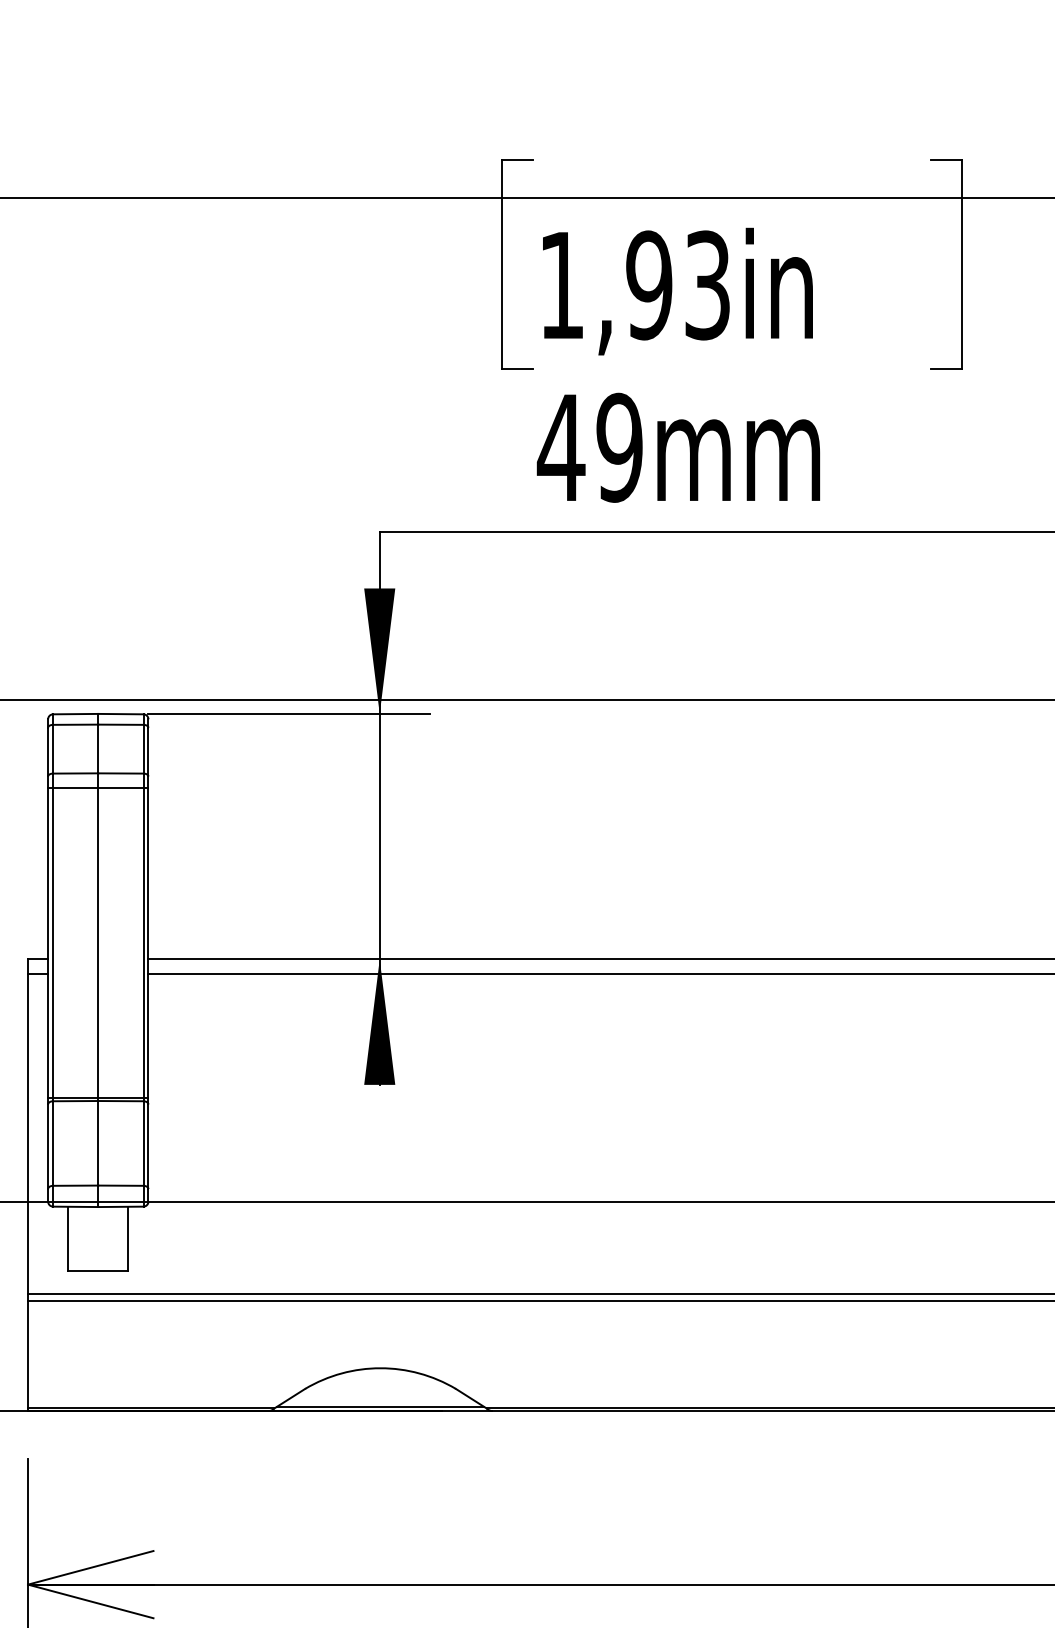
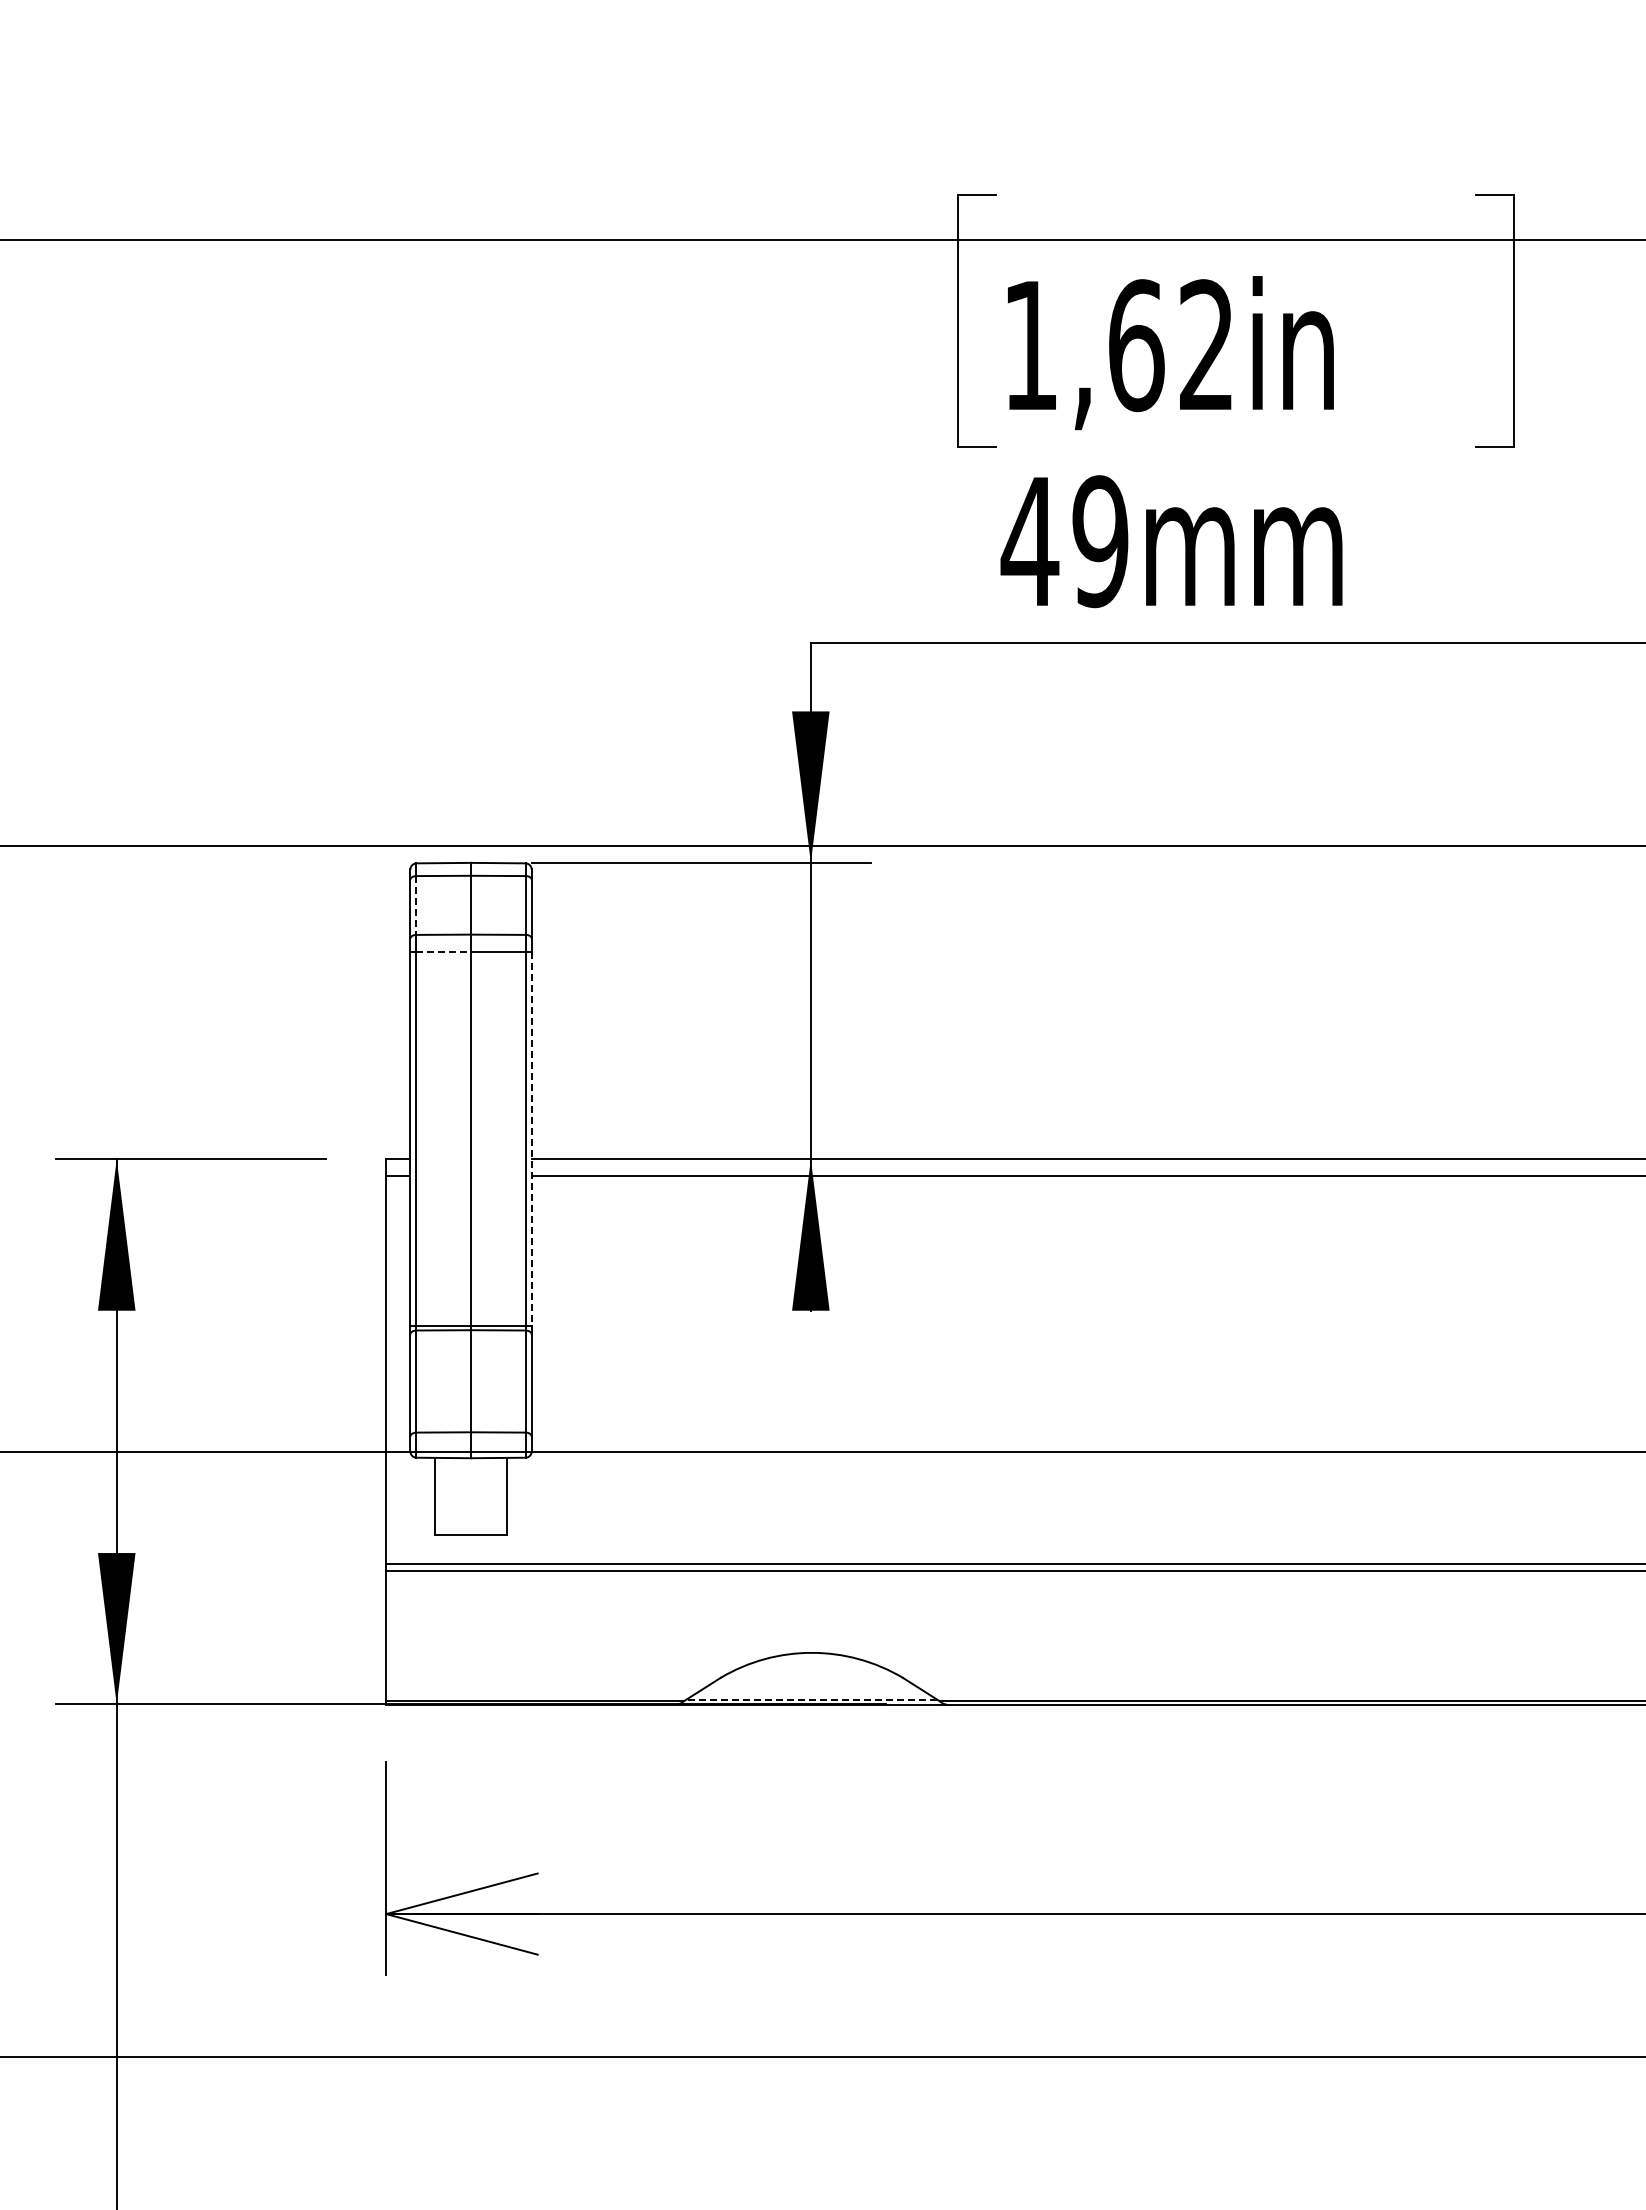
text: (677, 285) -> (1170, 345), 1,93in -> 1,62in
line: (53, 749) -> (416, 905), solid -> dashed
line: (76, 788) -> (444, 952), solid -> dashed
line: (148, 943) -> (531, 1139), solid -> dashed
line: (380, 1406) -> (811, 1699), solid -> dashed

